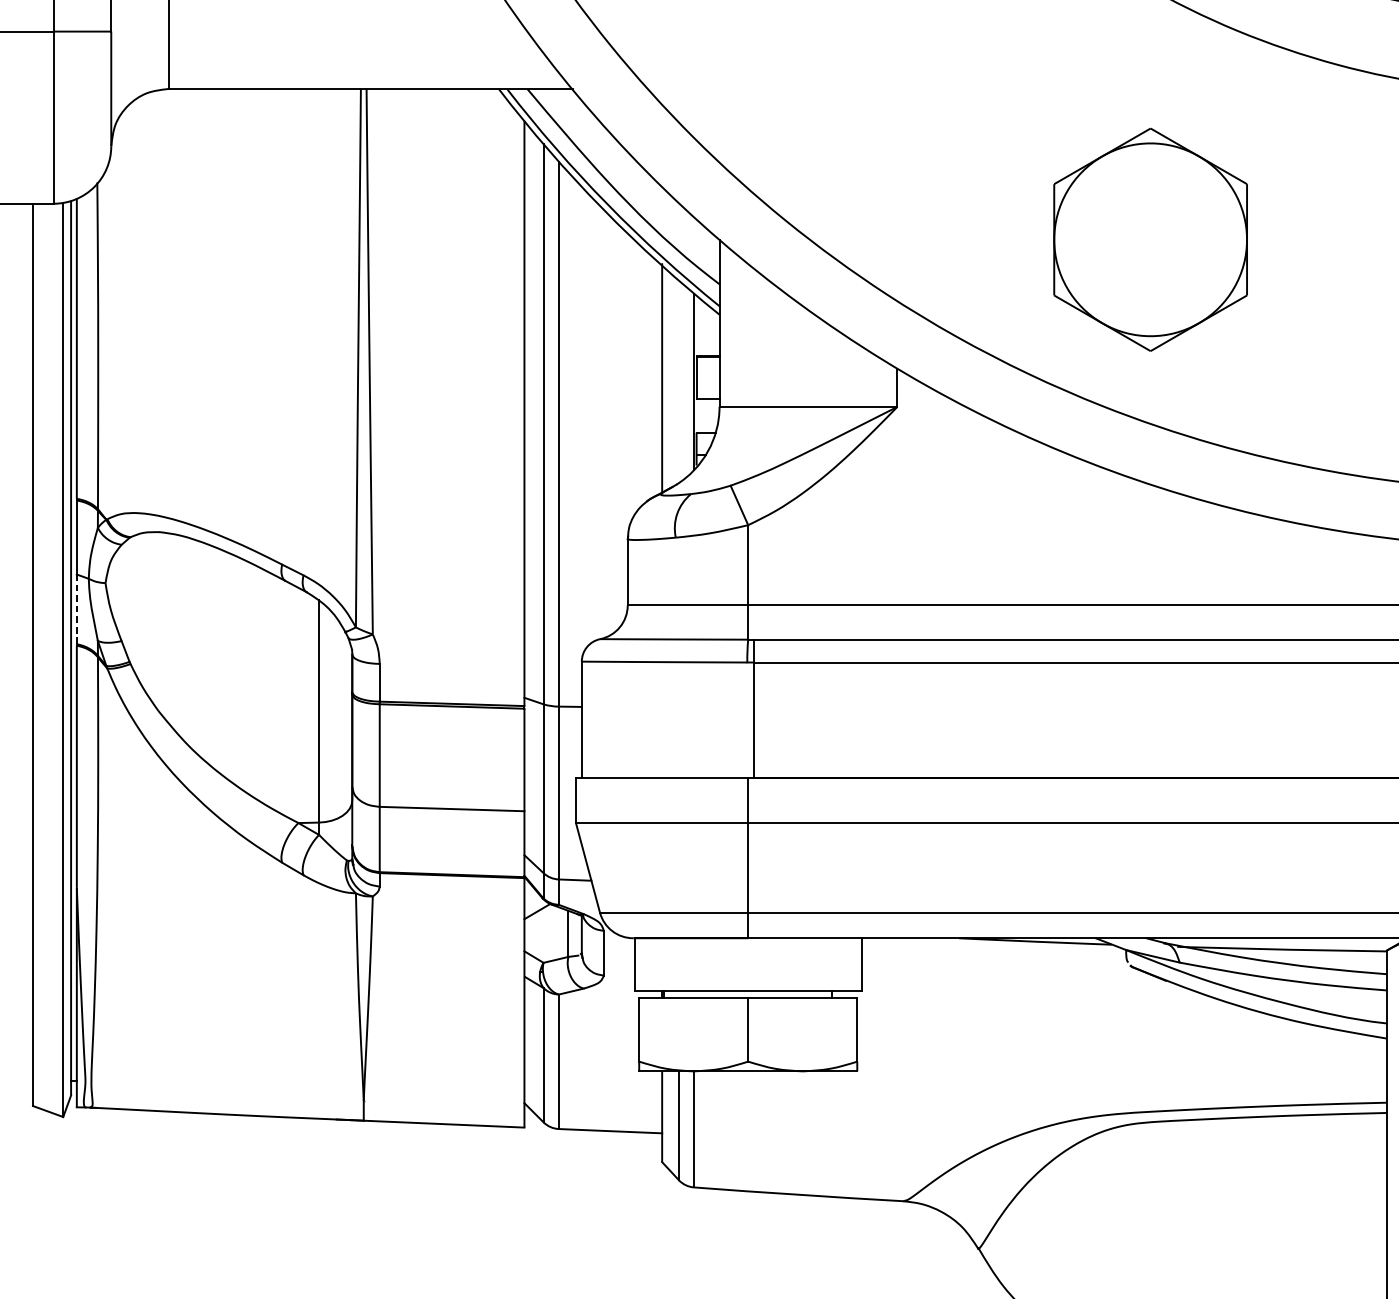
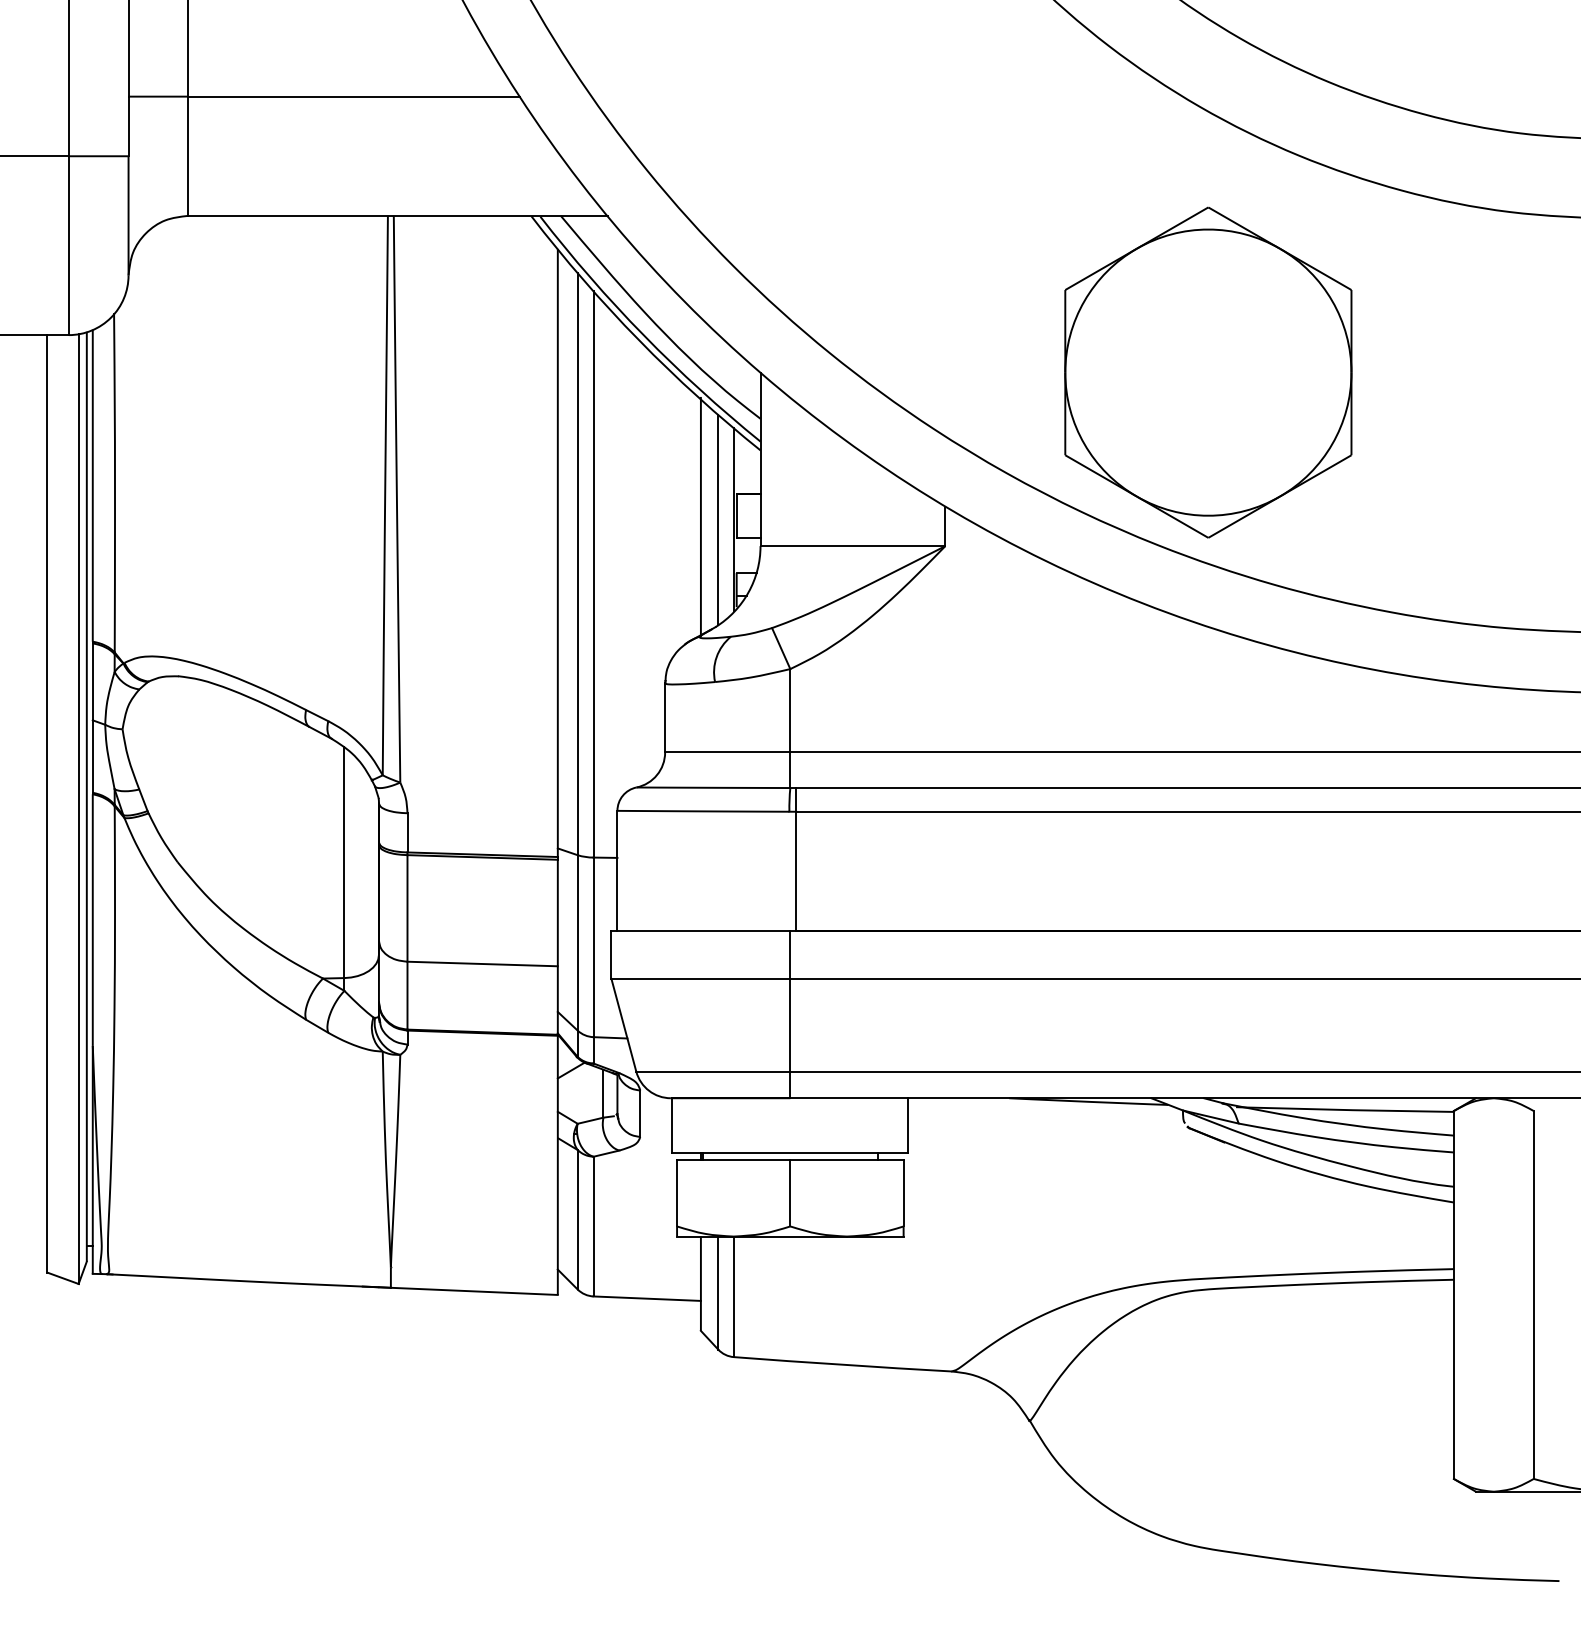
part: (1150, 239) -> (1208, 372), size x1.43
line: (679, 382) -> (718, 520), added
line: (76, 609) -> (92, 756), dashed -> solid

